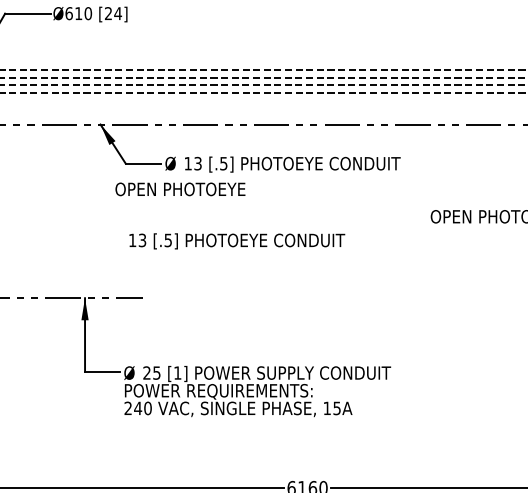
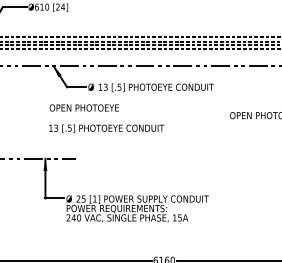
text: (178, 188) -> (83, 107), moved
text: (236, 240) -> (106, 128), moved

